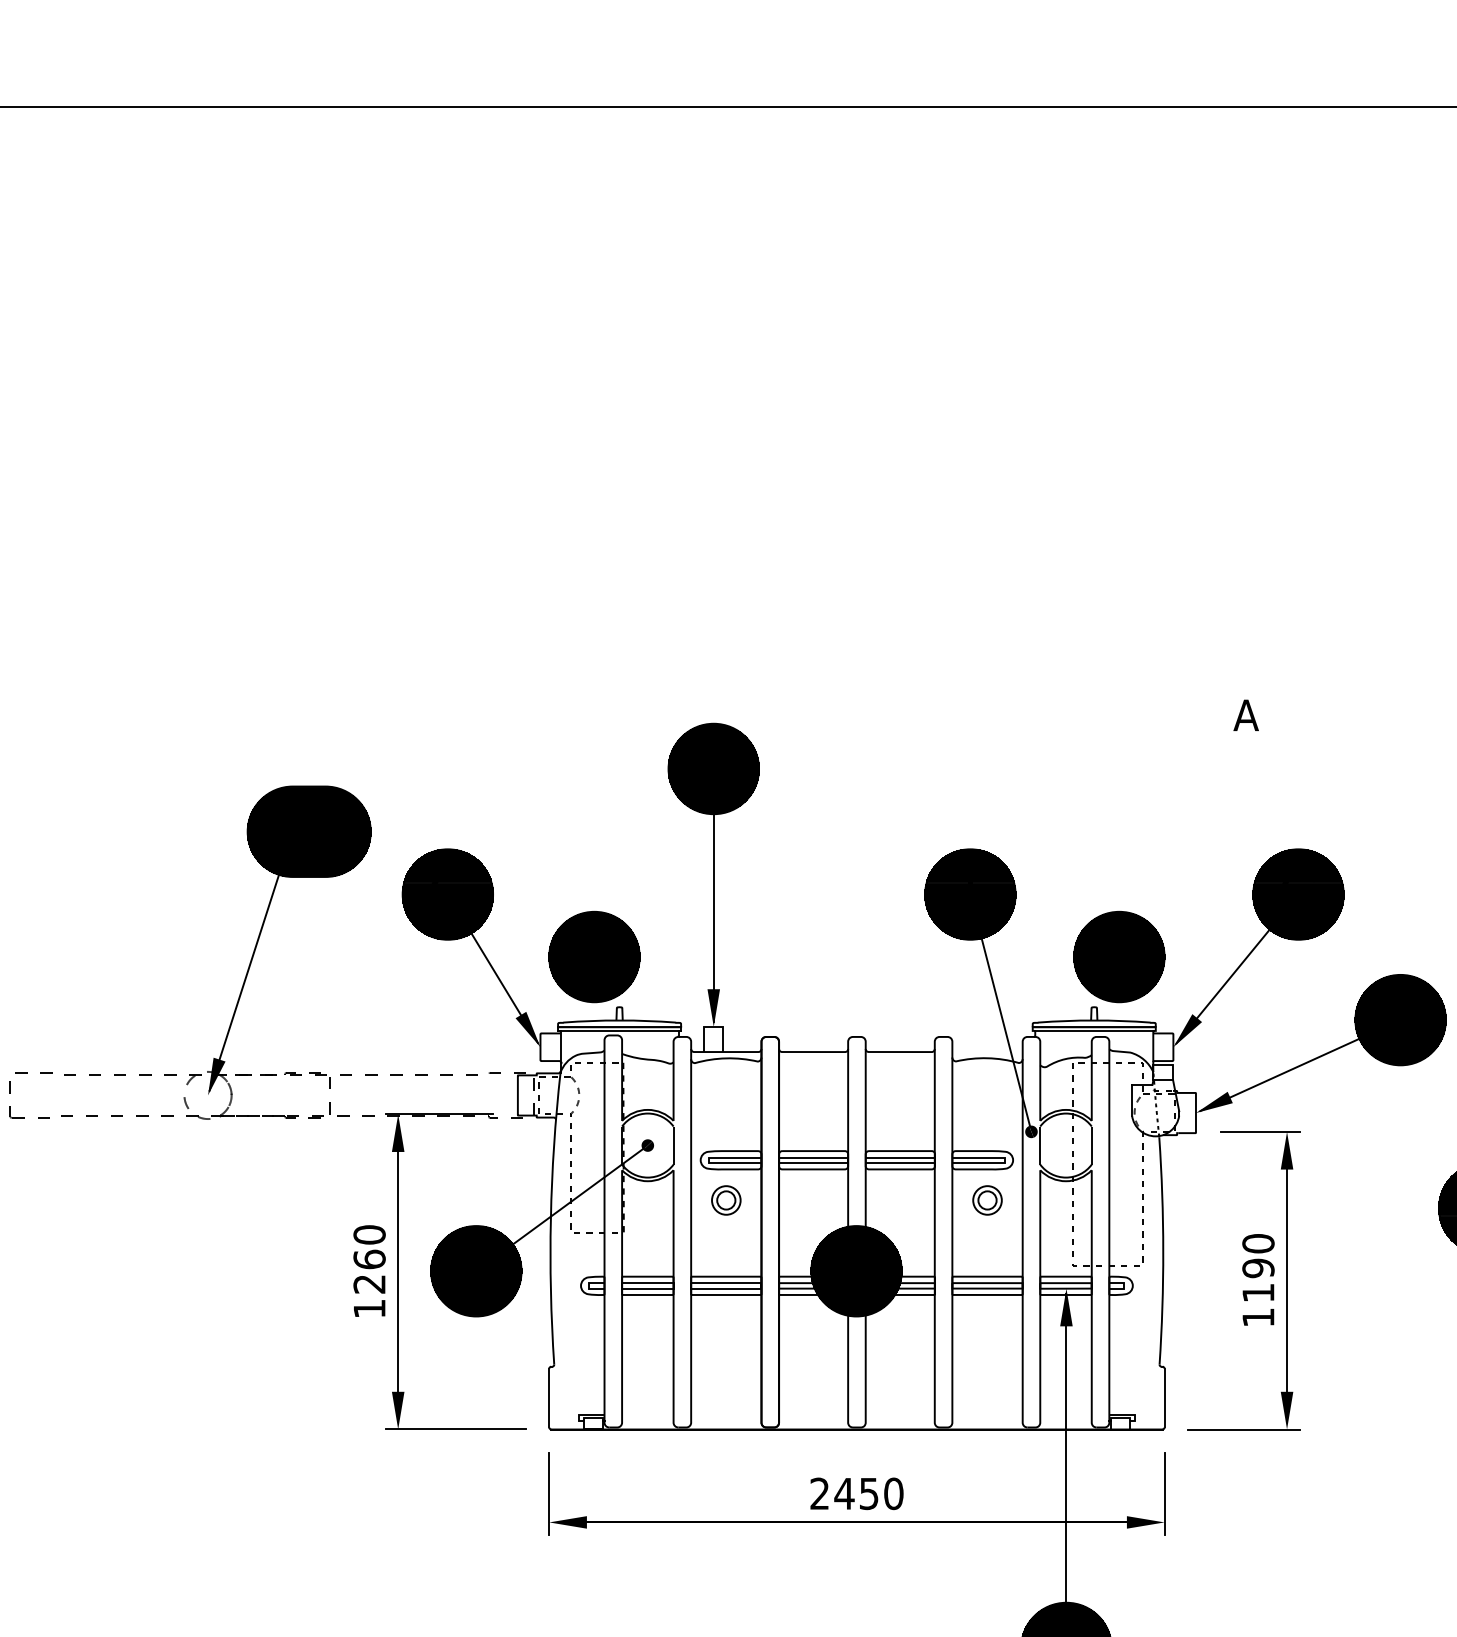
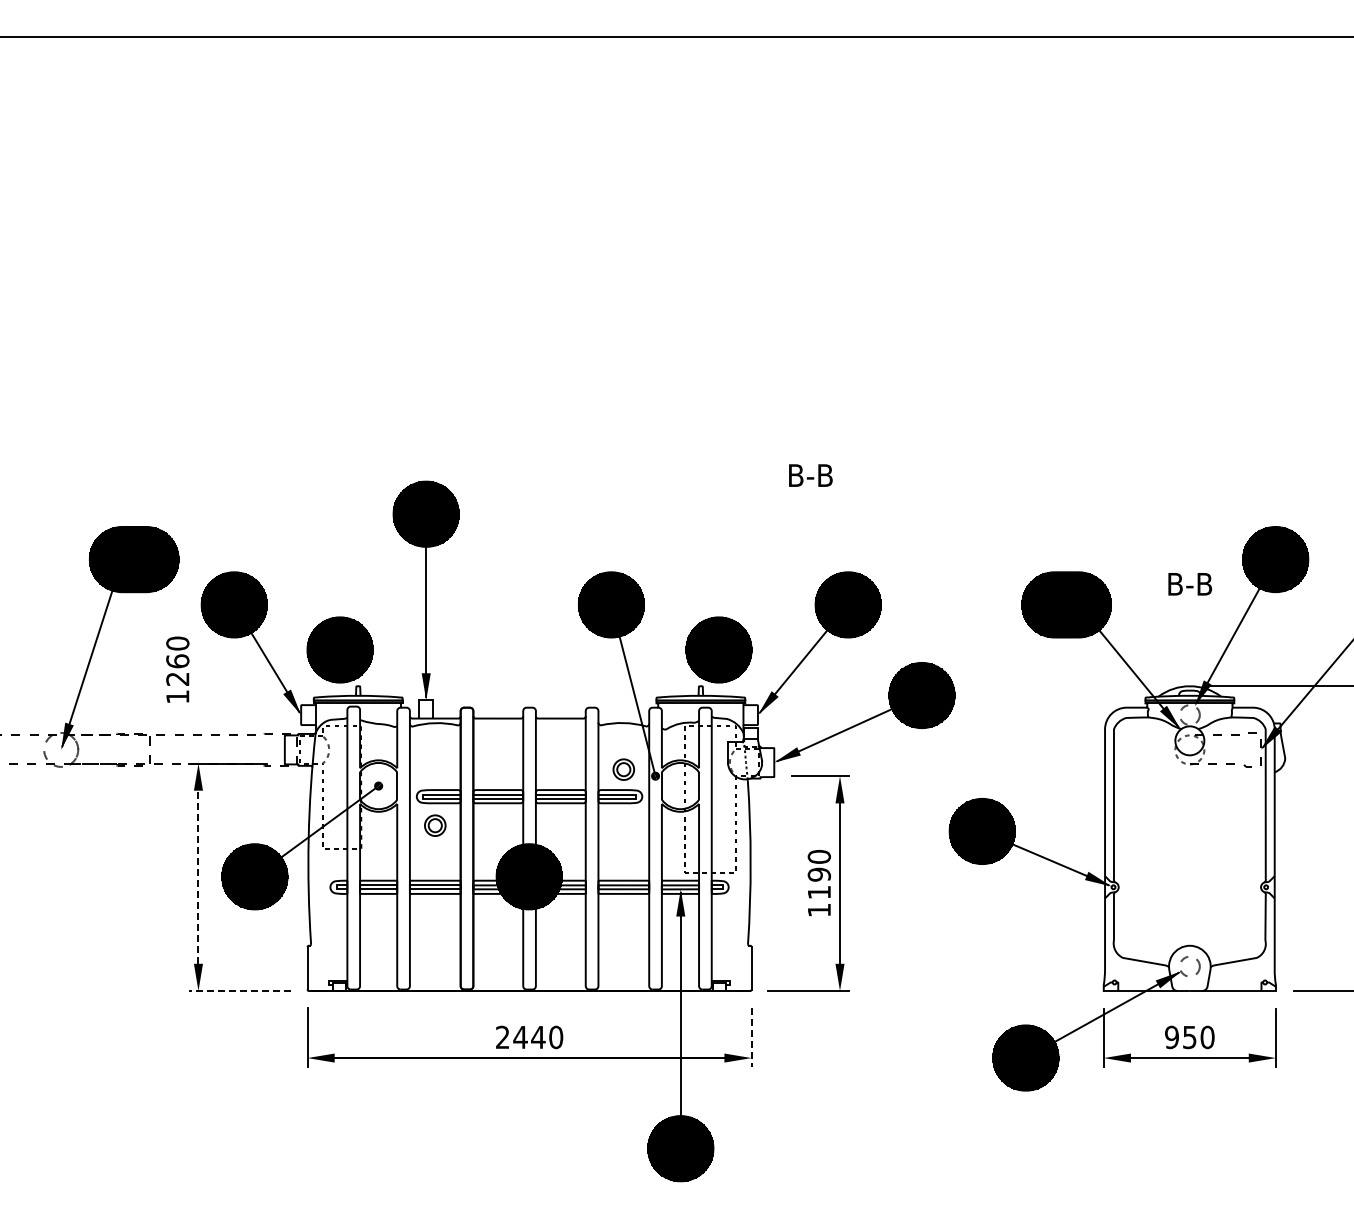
text: (1246, 715) -> (810, 475), A -> B-B
part: (987, 1200) -> (623, 769), moved
text: (369, 1270) -> (177, 669), moved
line: (398, 1272) -> (198, 877), solid -> dashed
line: (456, 1430) -> (240, 991), solid -> dashed
text: (869, 1493) -> (538, 1037), 2450 -> 2440
line: (1164, 1493) -> (751, 1037), solid -> dashed

